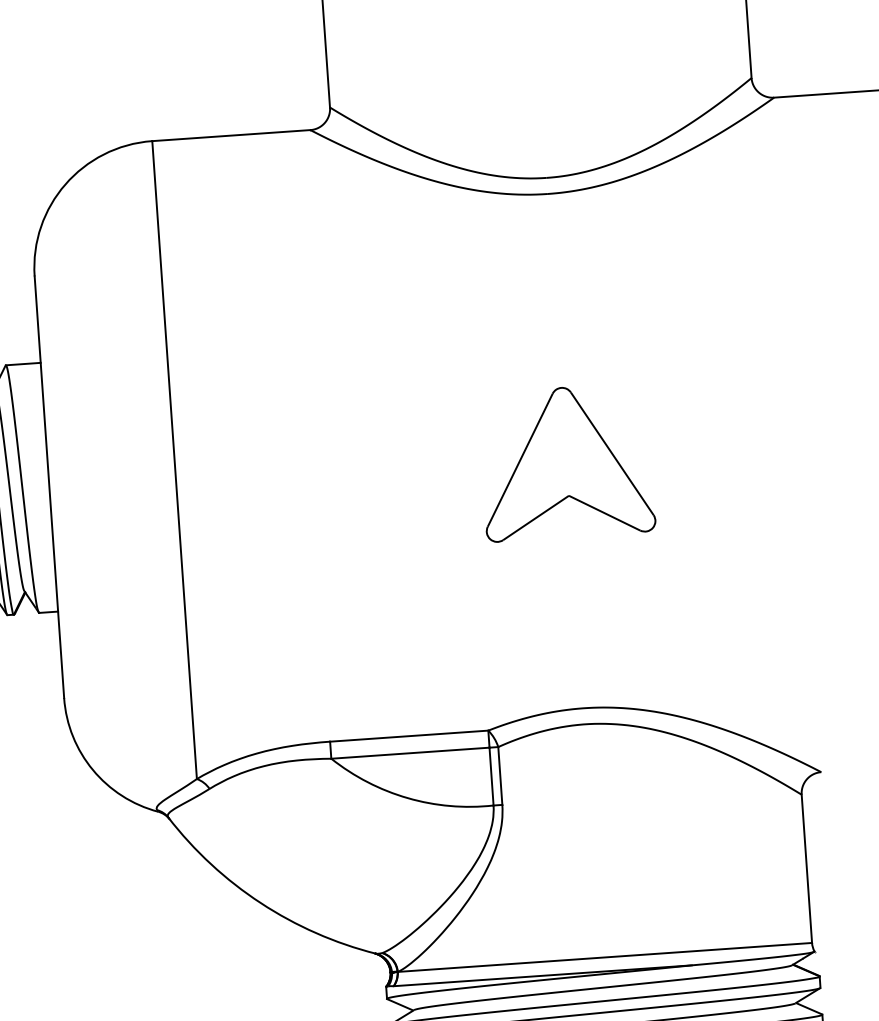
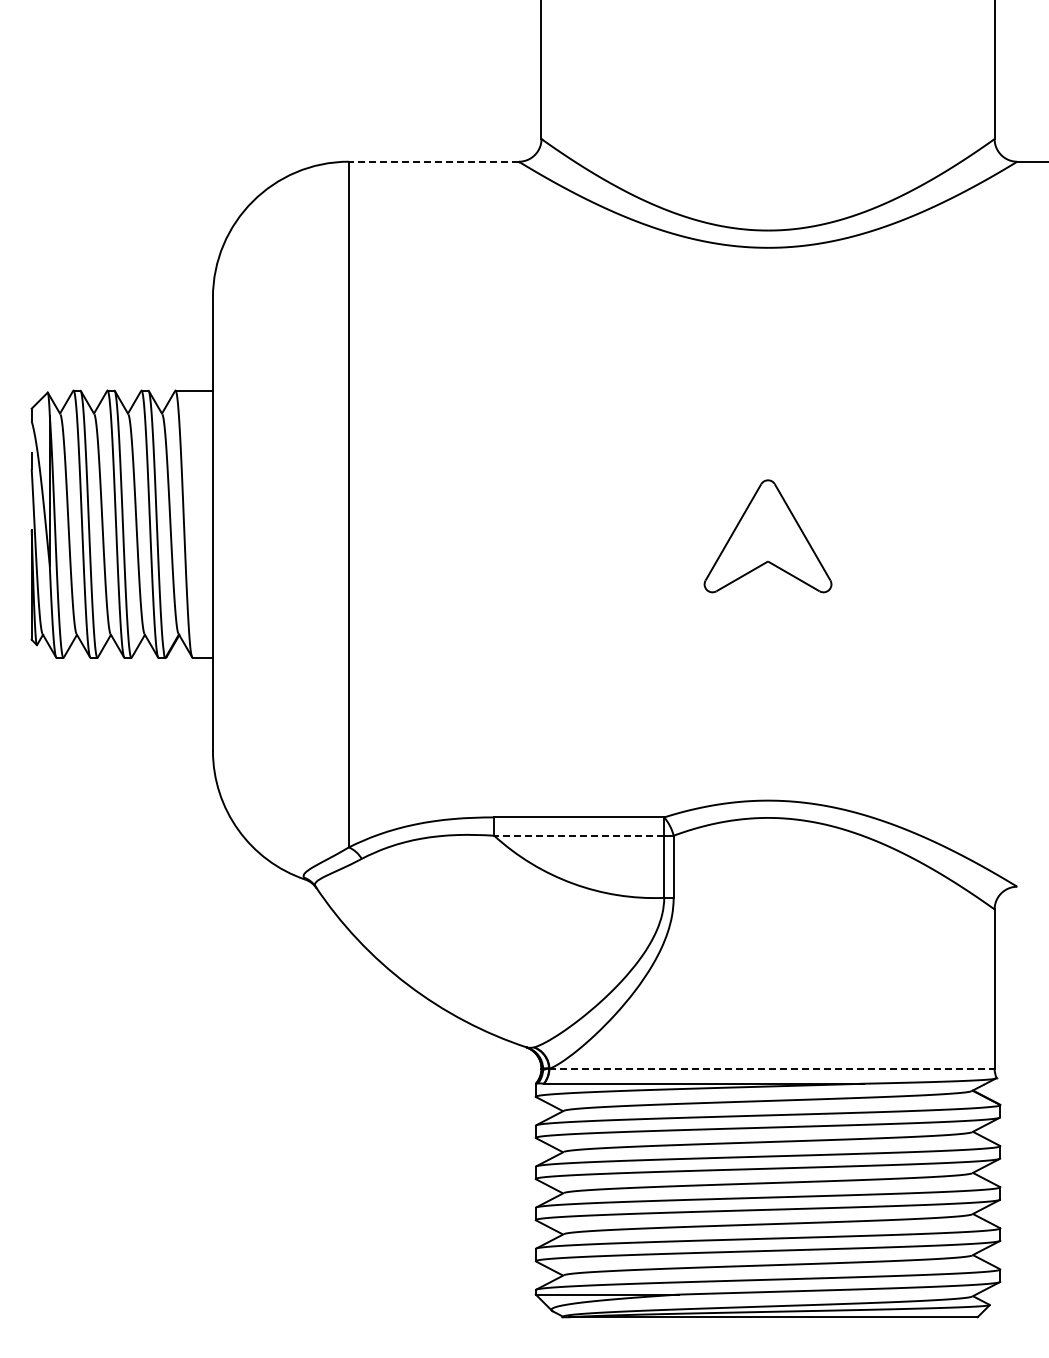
line: (230, 135) -> (433, 161), solid -> dashed
part: (566, 462) -> (767, 536), size x0.7
line: (409, 753) -> (578, 835), solid -> dashed
line: (605, 957) -> (772, 1068), solid -> dashed

